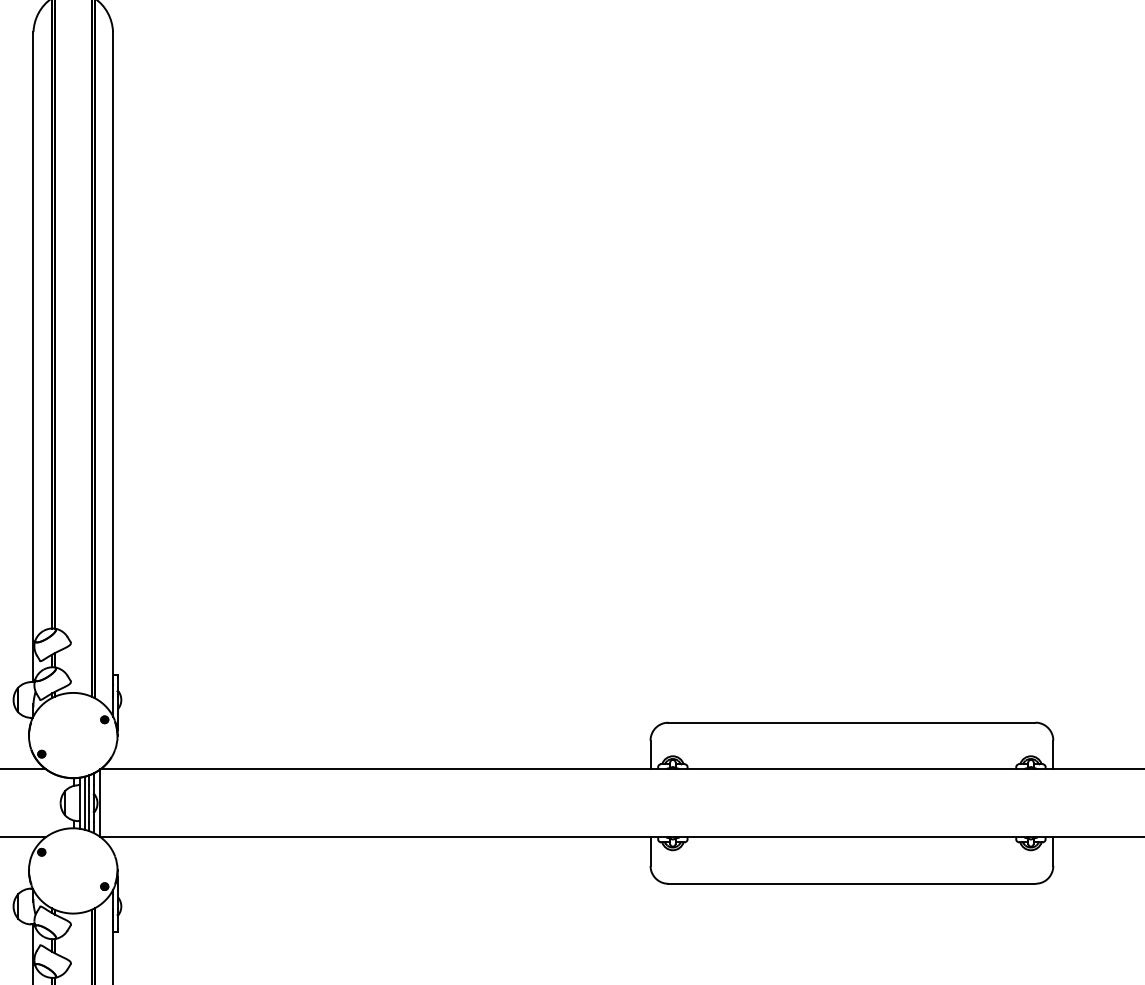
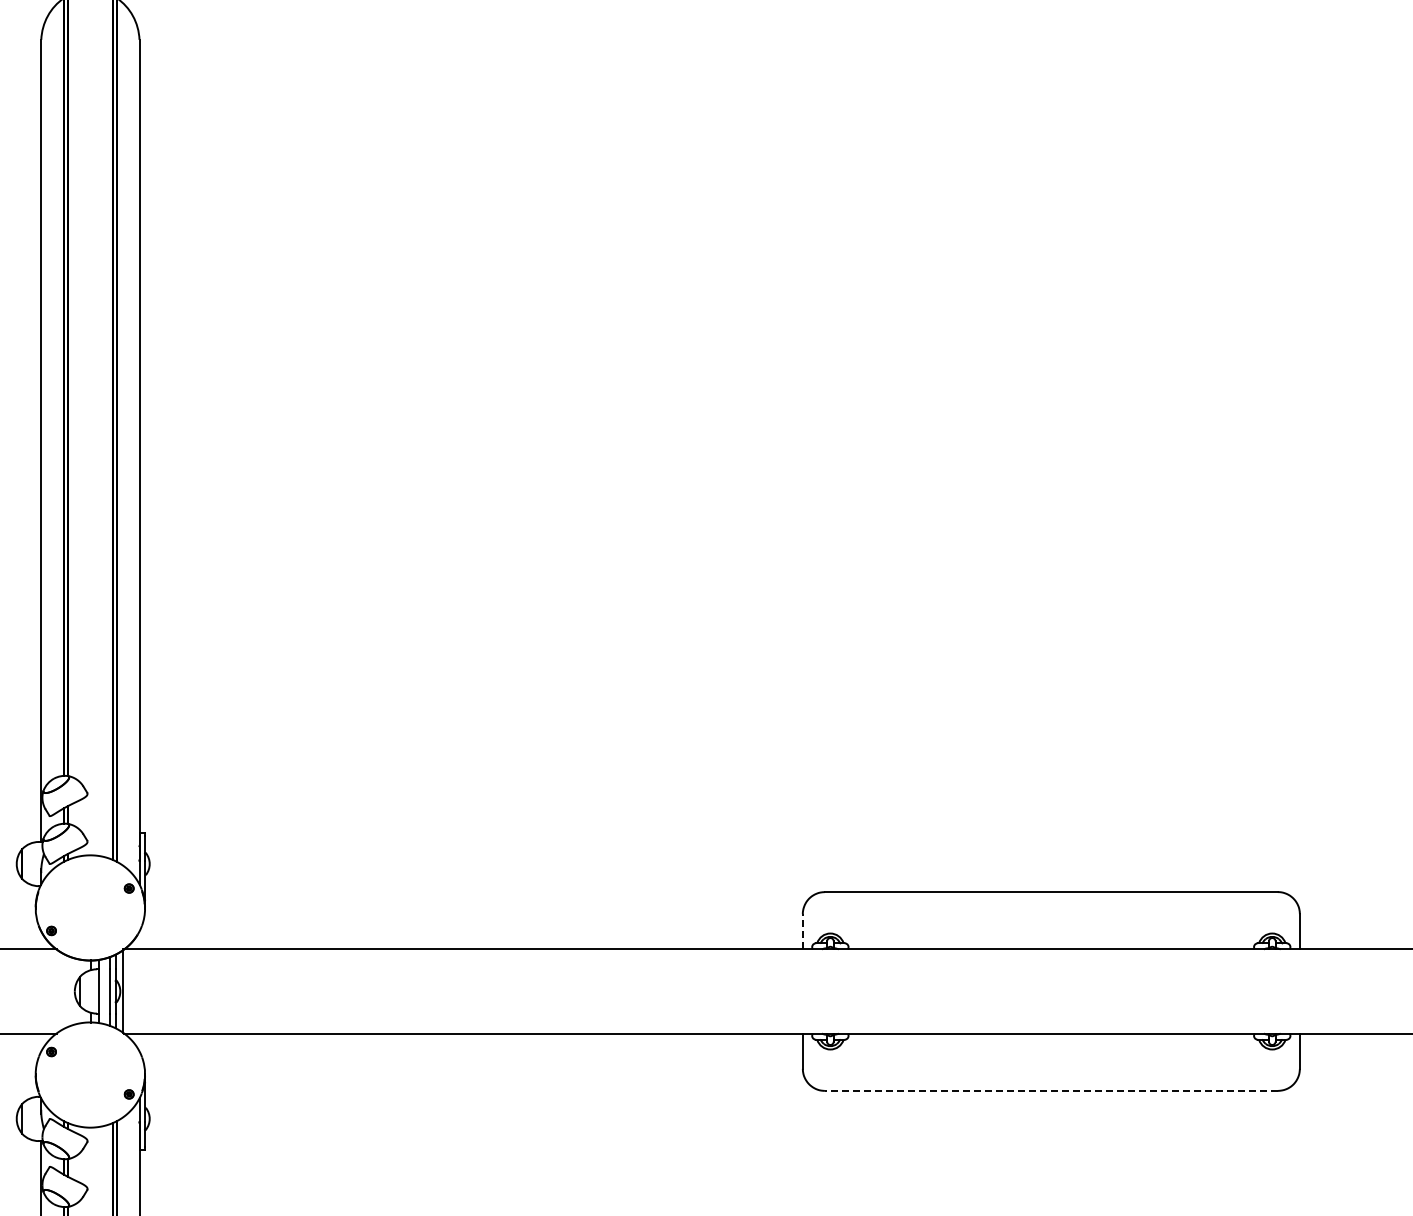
line: (650, 754) -> (802, 931), solid -> dashed
line: (84, 803) -> (104, 991), removed
line: (851, 883) -> (1050, 1090), solid -> dashed

